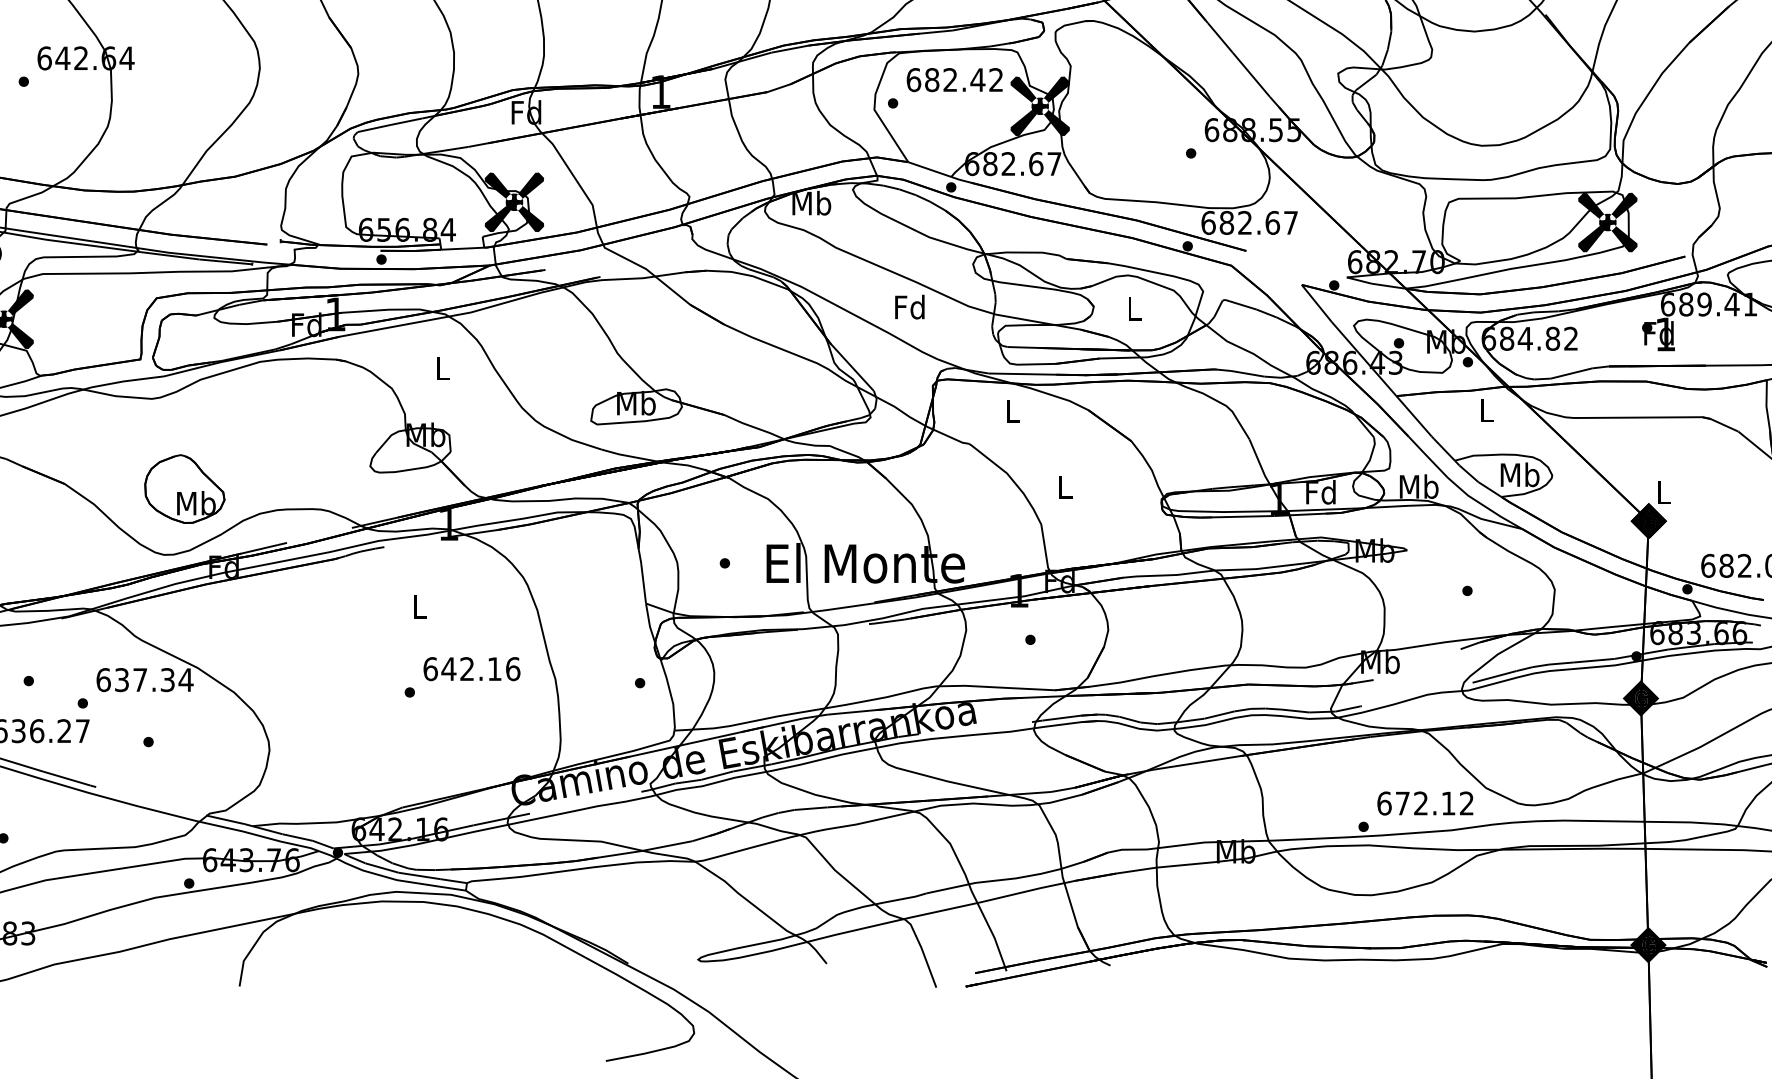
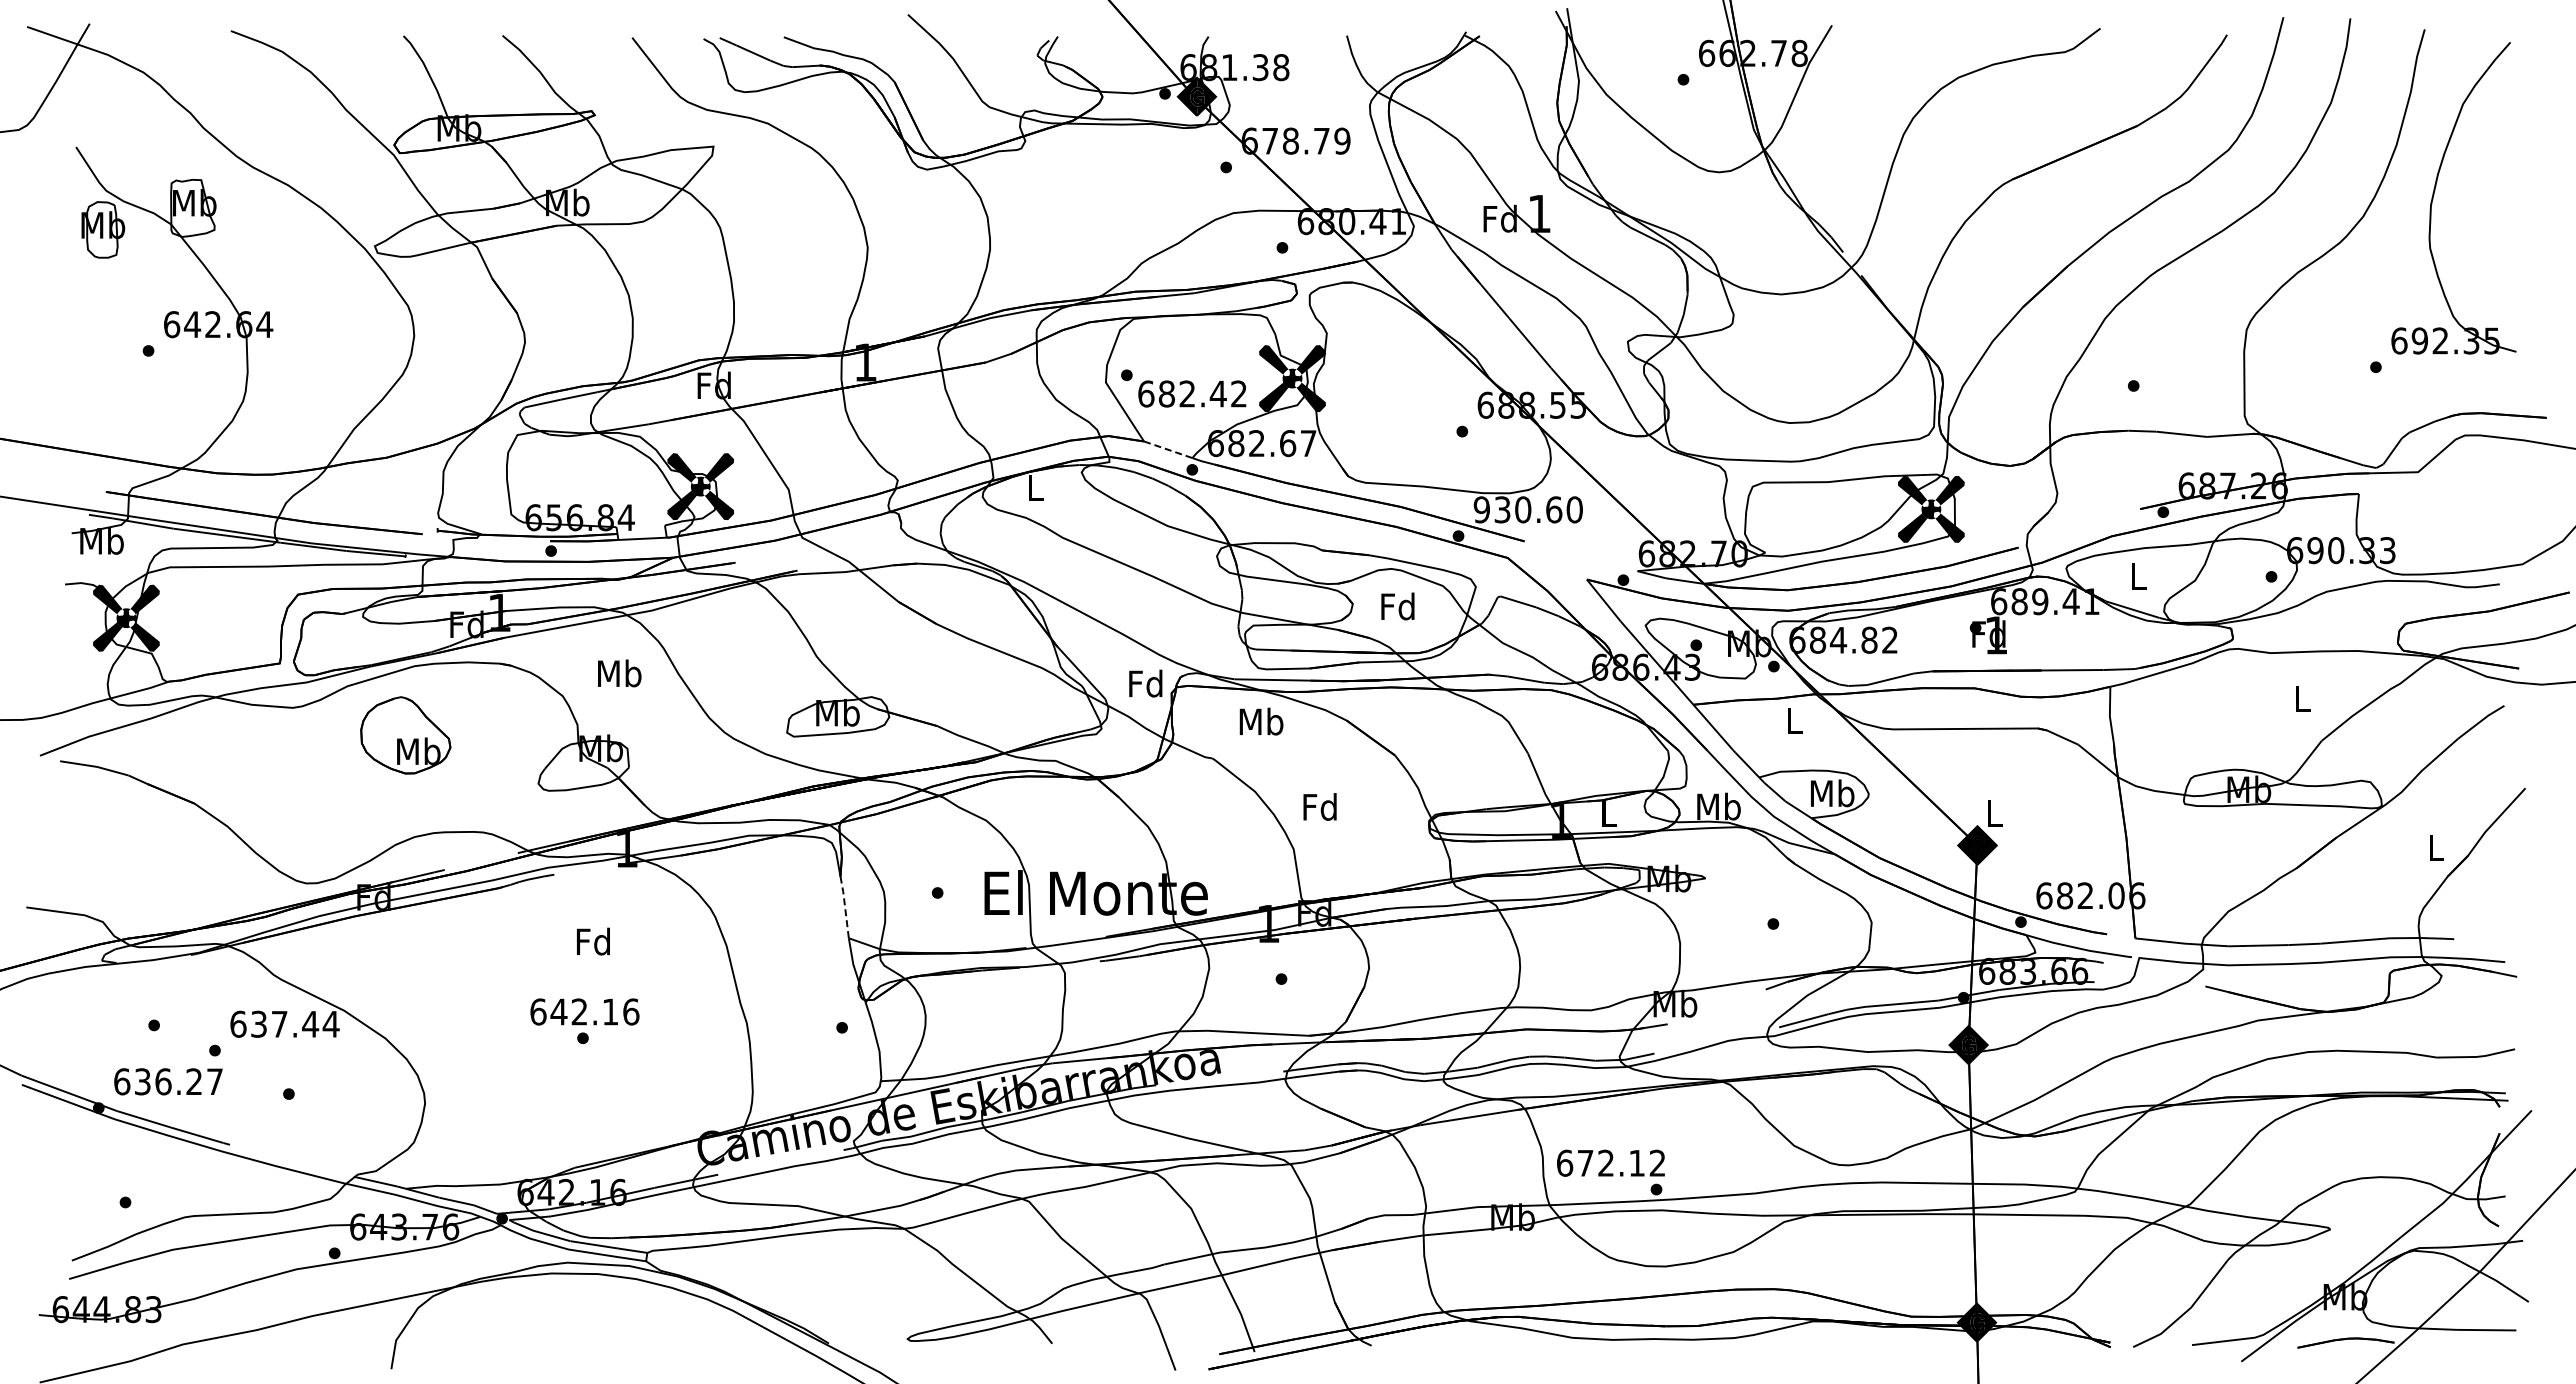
text: (954, 79) -> (1192, 393), moved
line: (930, 169) -> (1168, 449), solid -> dashed
text: (811, 203) -> (1035, 487), Mb -> L
text: (1249, 222) -> (1527, 509), 682.67 -> 930.60
text: (909, 307) -> (1145, 683), moved
text: (1133, 308) -> (1397, 606), L -> Fd
text: (442, 368) -> (619, 673), L -> Mb
text: (1012, 411) -> (1261, 721), L -> Mb
text: (1064, 486) -> (1319, 806), L -> Fd
part: (184, 489) -> (405, 735), moved
text: (1320, 491) -> (1607, 812), Fd -> L
line: (643, 575) -> (845, 906), solid -> dashed
text: (418, 606) -> (592, 941), L -> Fd
text: (471, 668) -> (584, 1011), moved
text: (167, 679) -> (310, 1023), 637.34 -> 637.44
text: (1424, 802) -> (1610, 1162), moved

